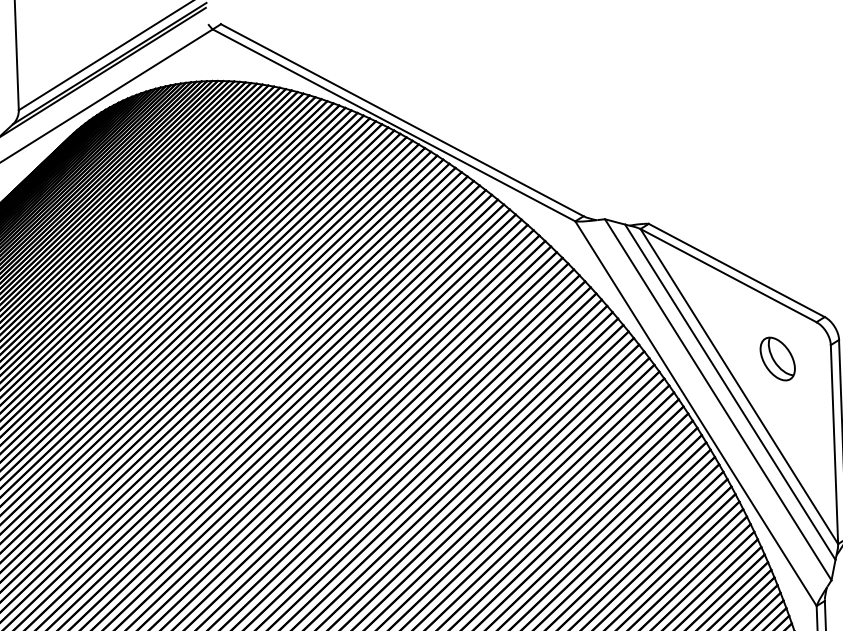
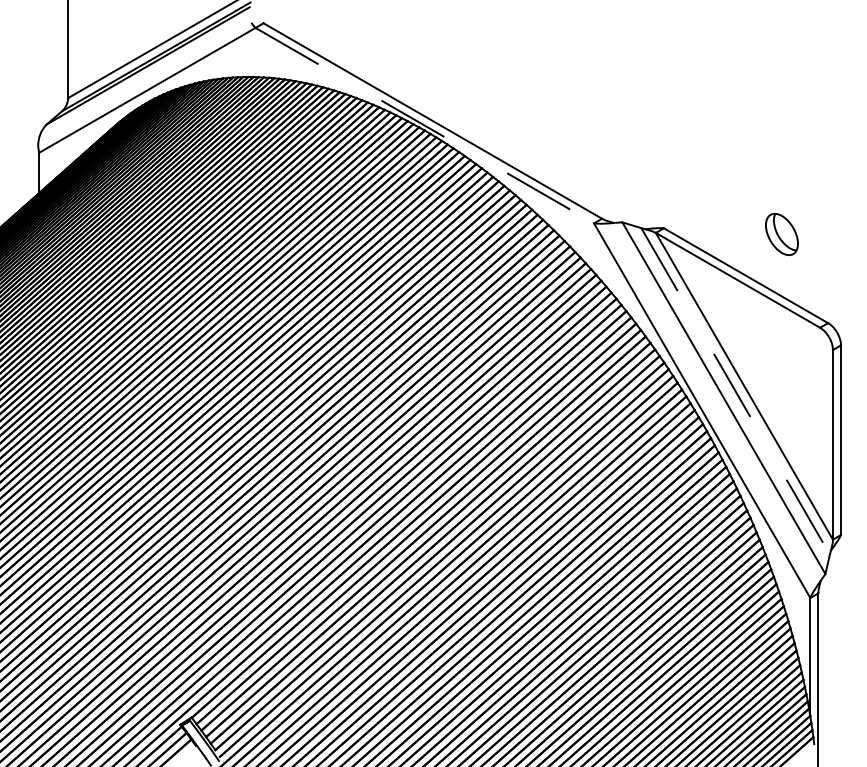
line: (394, 125) -> (425, 125), solid -> dashed
part: (777, 358) -> (781, 233), moved
line: (730, 392) -> (735, 391), solid -> dashed

